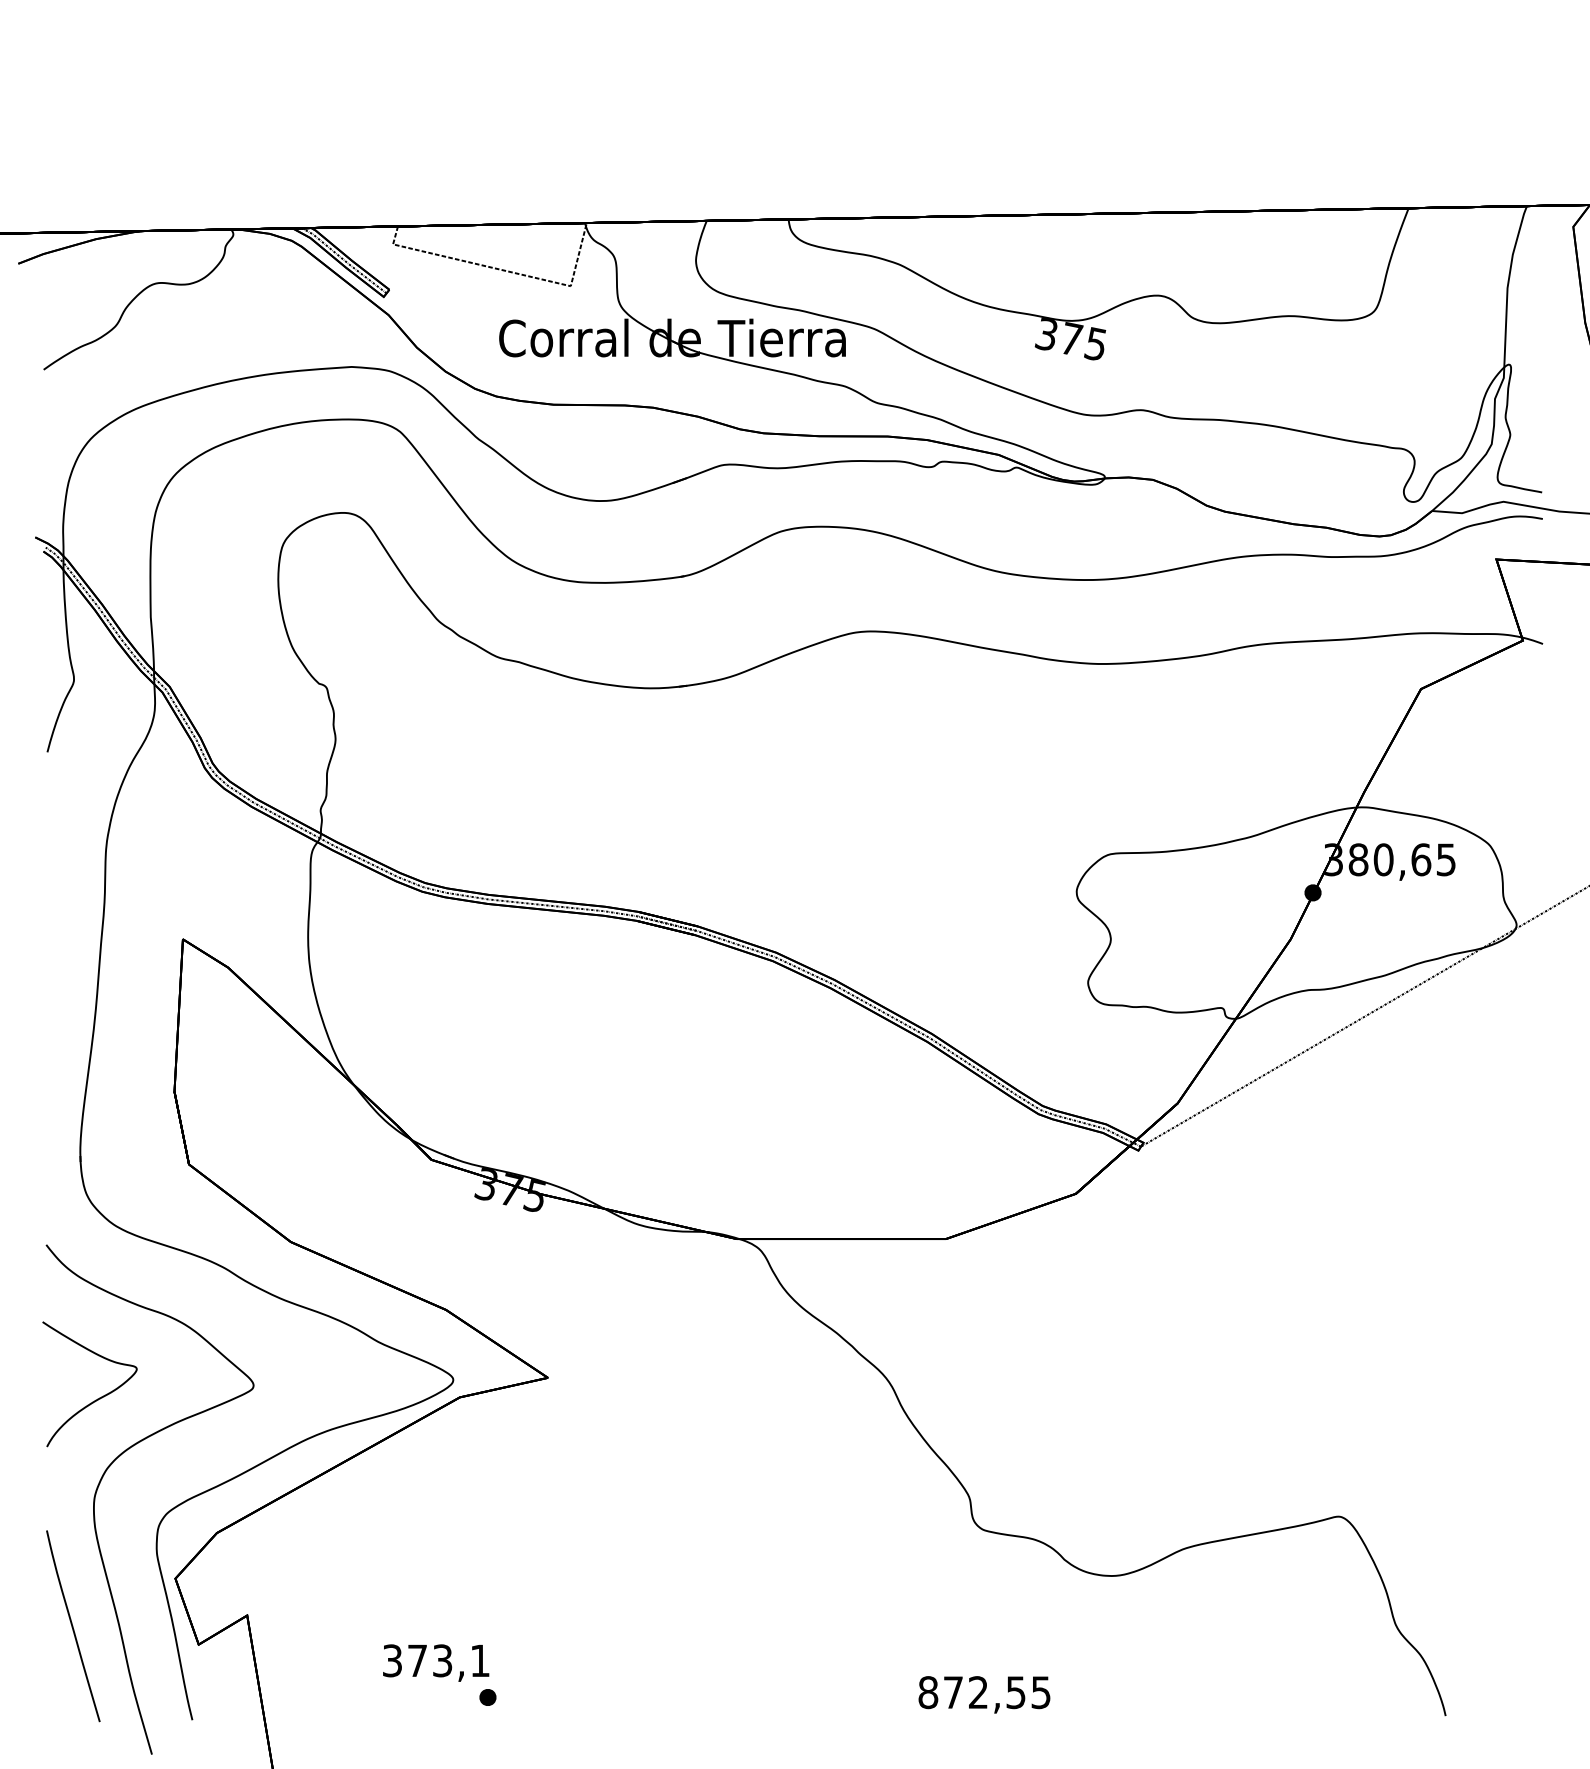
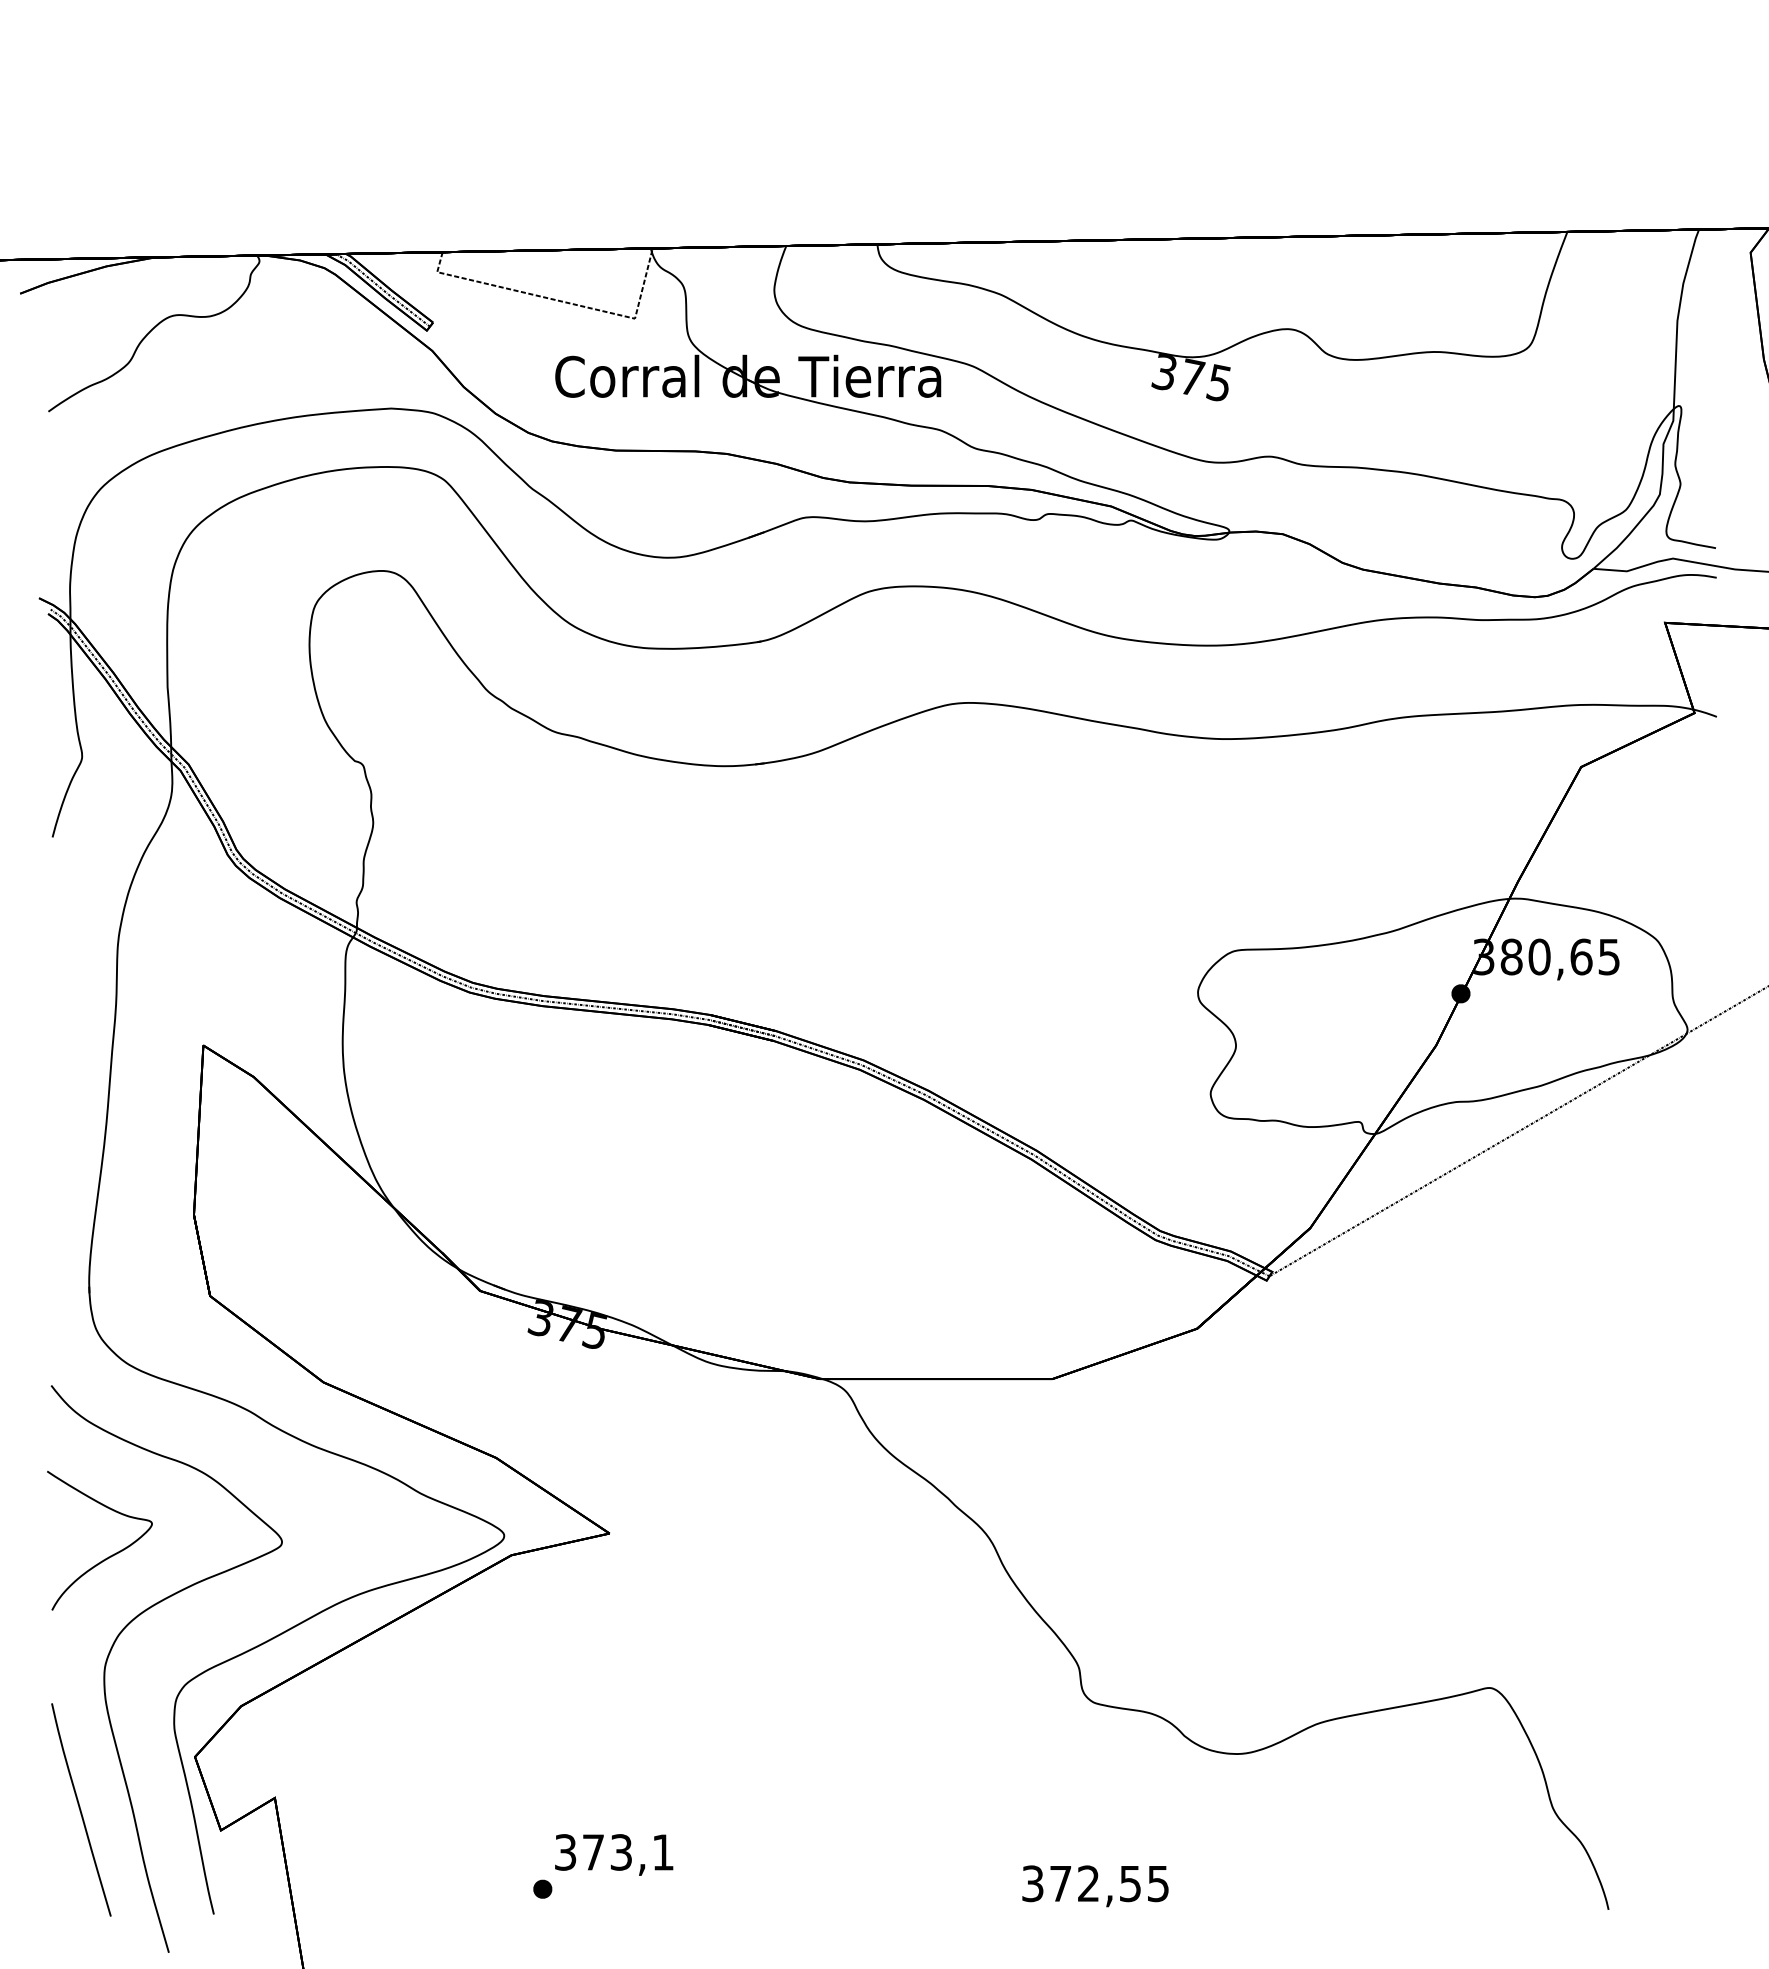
text: (436, 1662) -> (614, 1854), moved
text: (927, 1692) -> (1032, 1883), 872,55 -> 372,55

